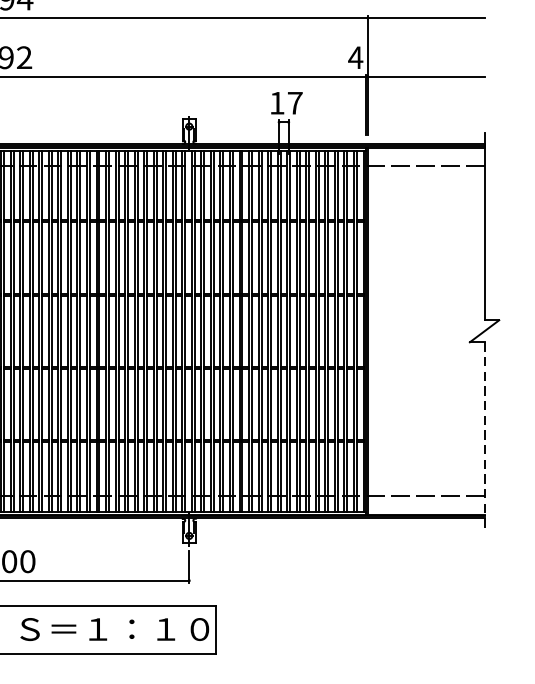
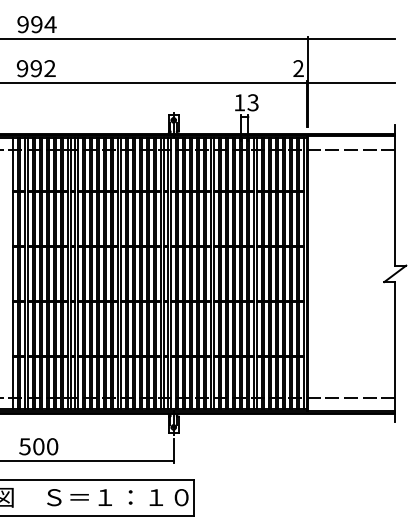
text: (355, 57) -> (298, 68), 4 -> 2
text: (294, 102) -> (252, 102), 17 -> 13
line: (484, 436) -> (395, 352), dashed -> solid

